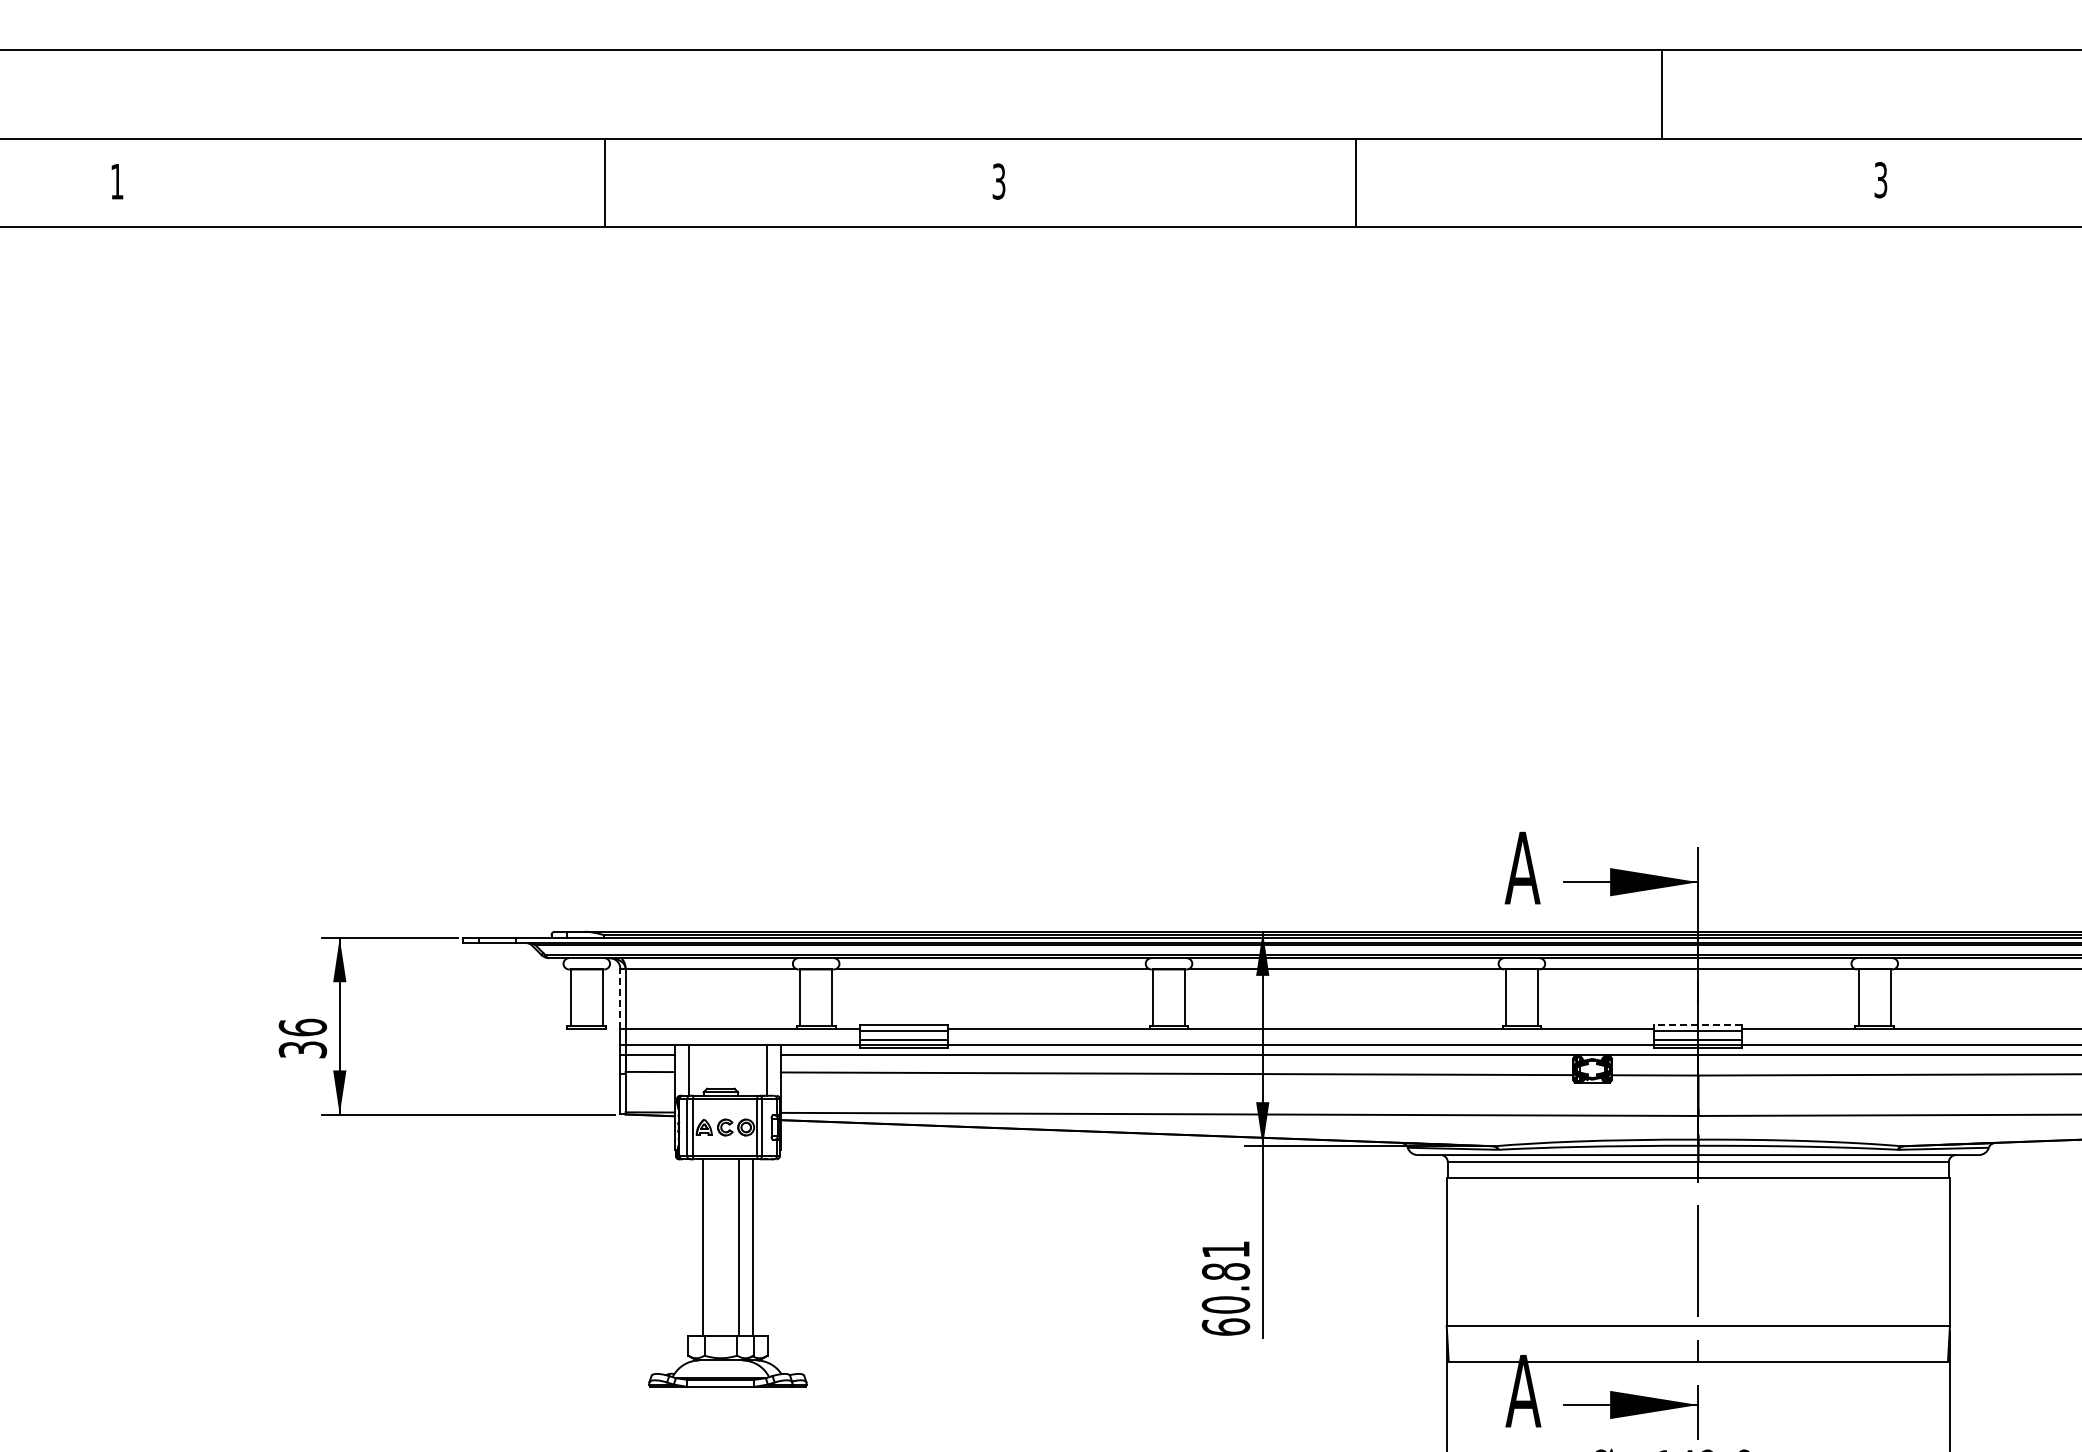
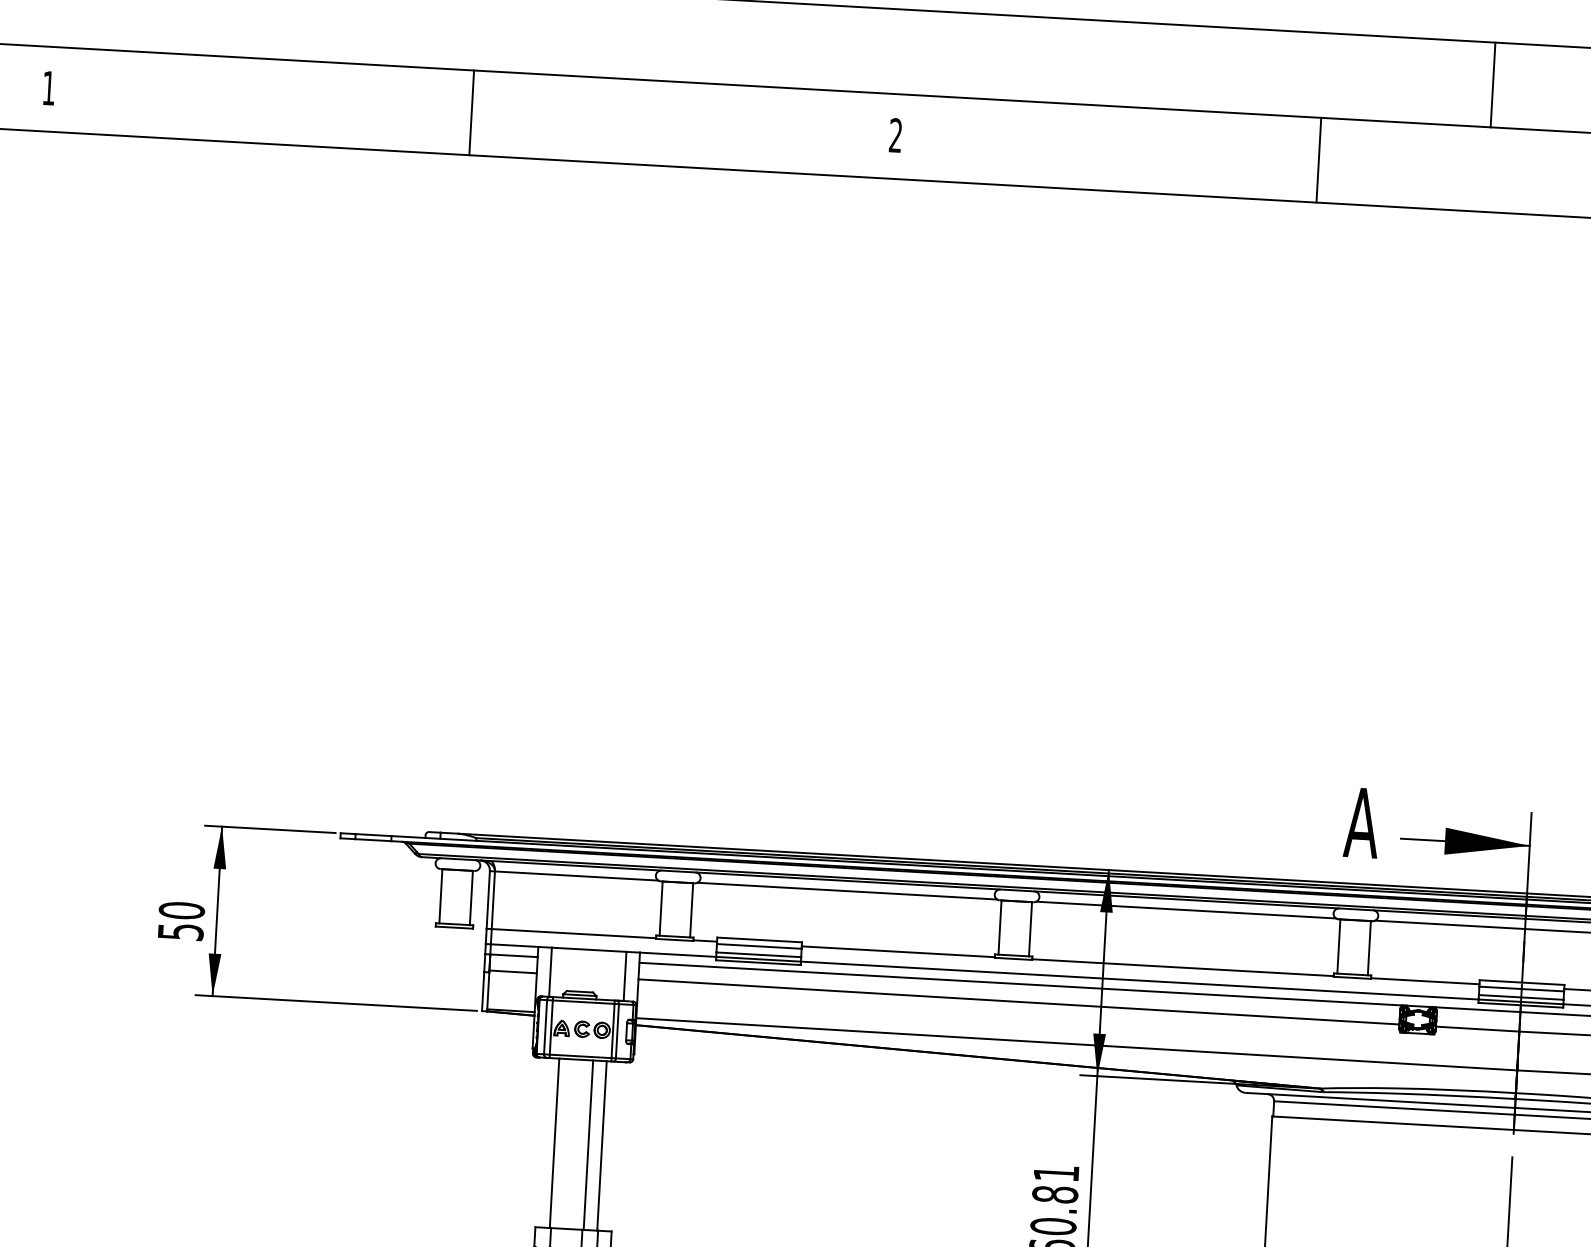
line: (1662, 94) -> (1493, 85), moved
text: (998, 181) -> (895, 135), 3 -> 2
line: (605, 182) -> (471, 112), moved
line: (1355, 182) -> (1318, 160), moved
line: (620, 998) -> (488, 899), dashed -> solid
line: (1697, 1024) -> (1521, 982), dashed -> solid
text: (302, 1037) -> (180, 920), 36 -> 50

